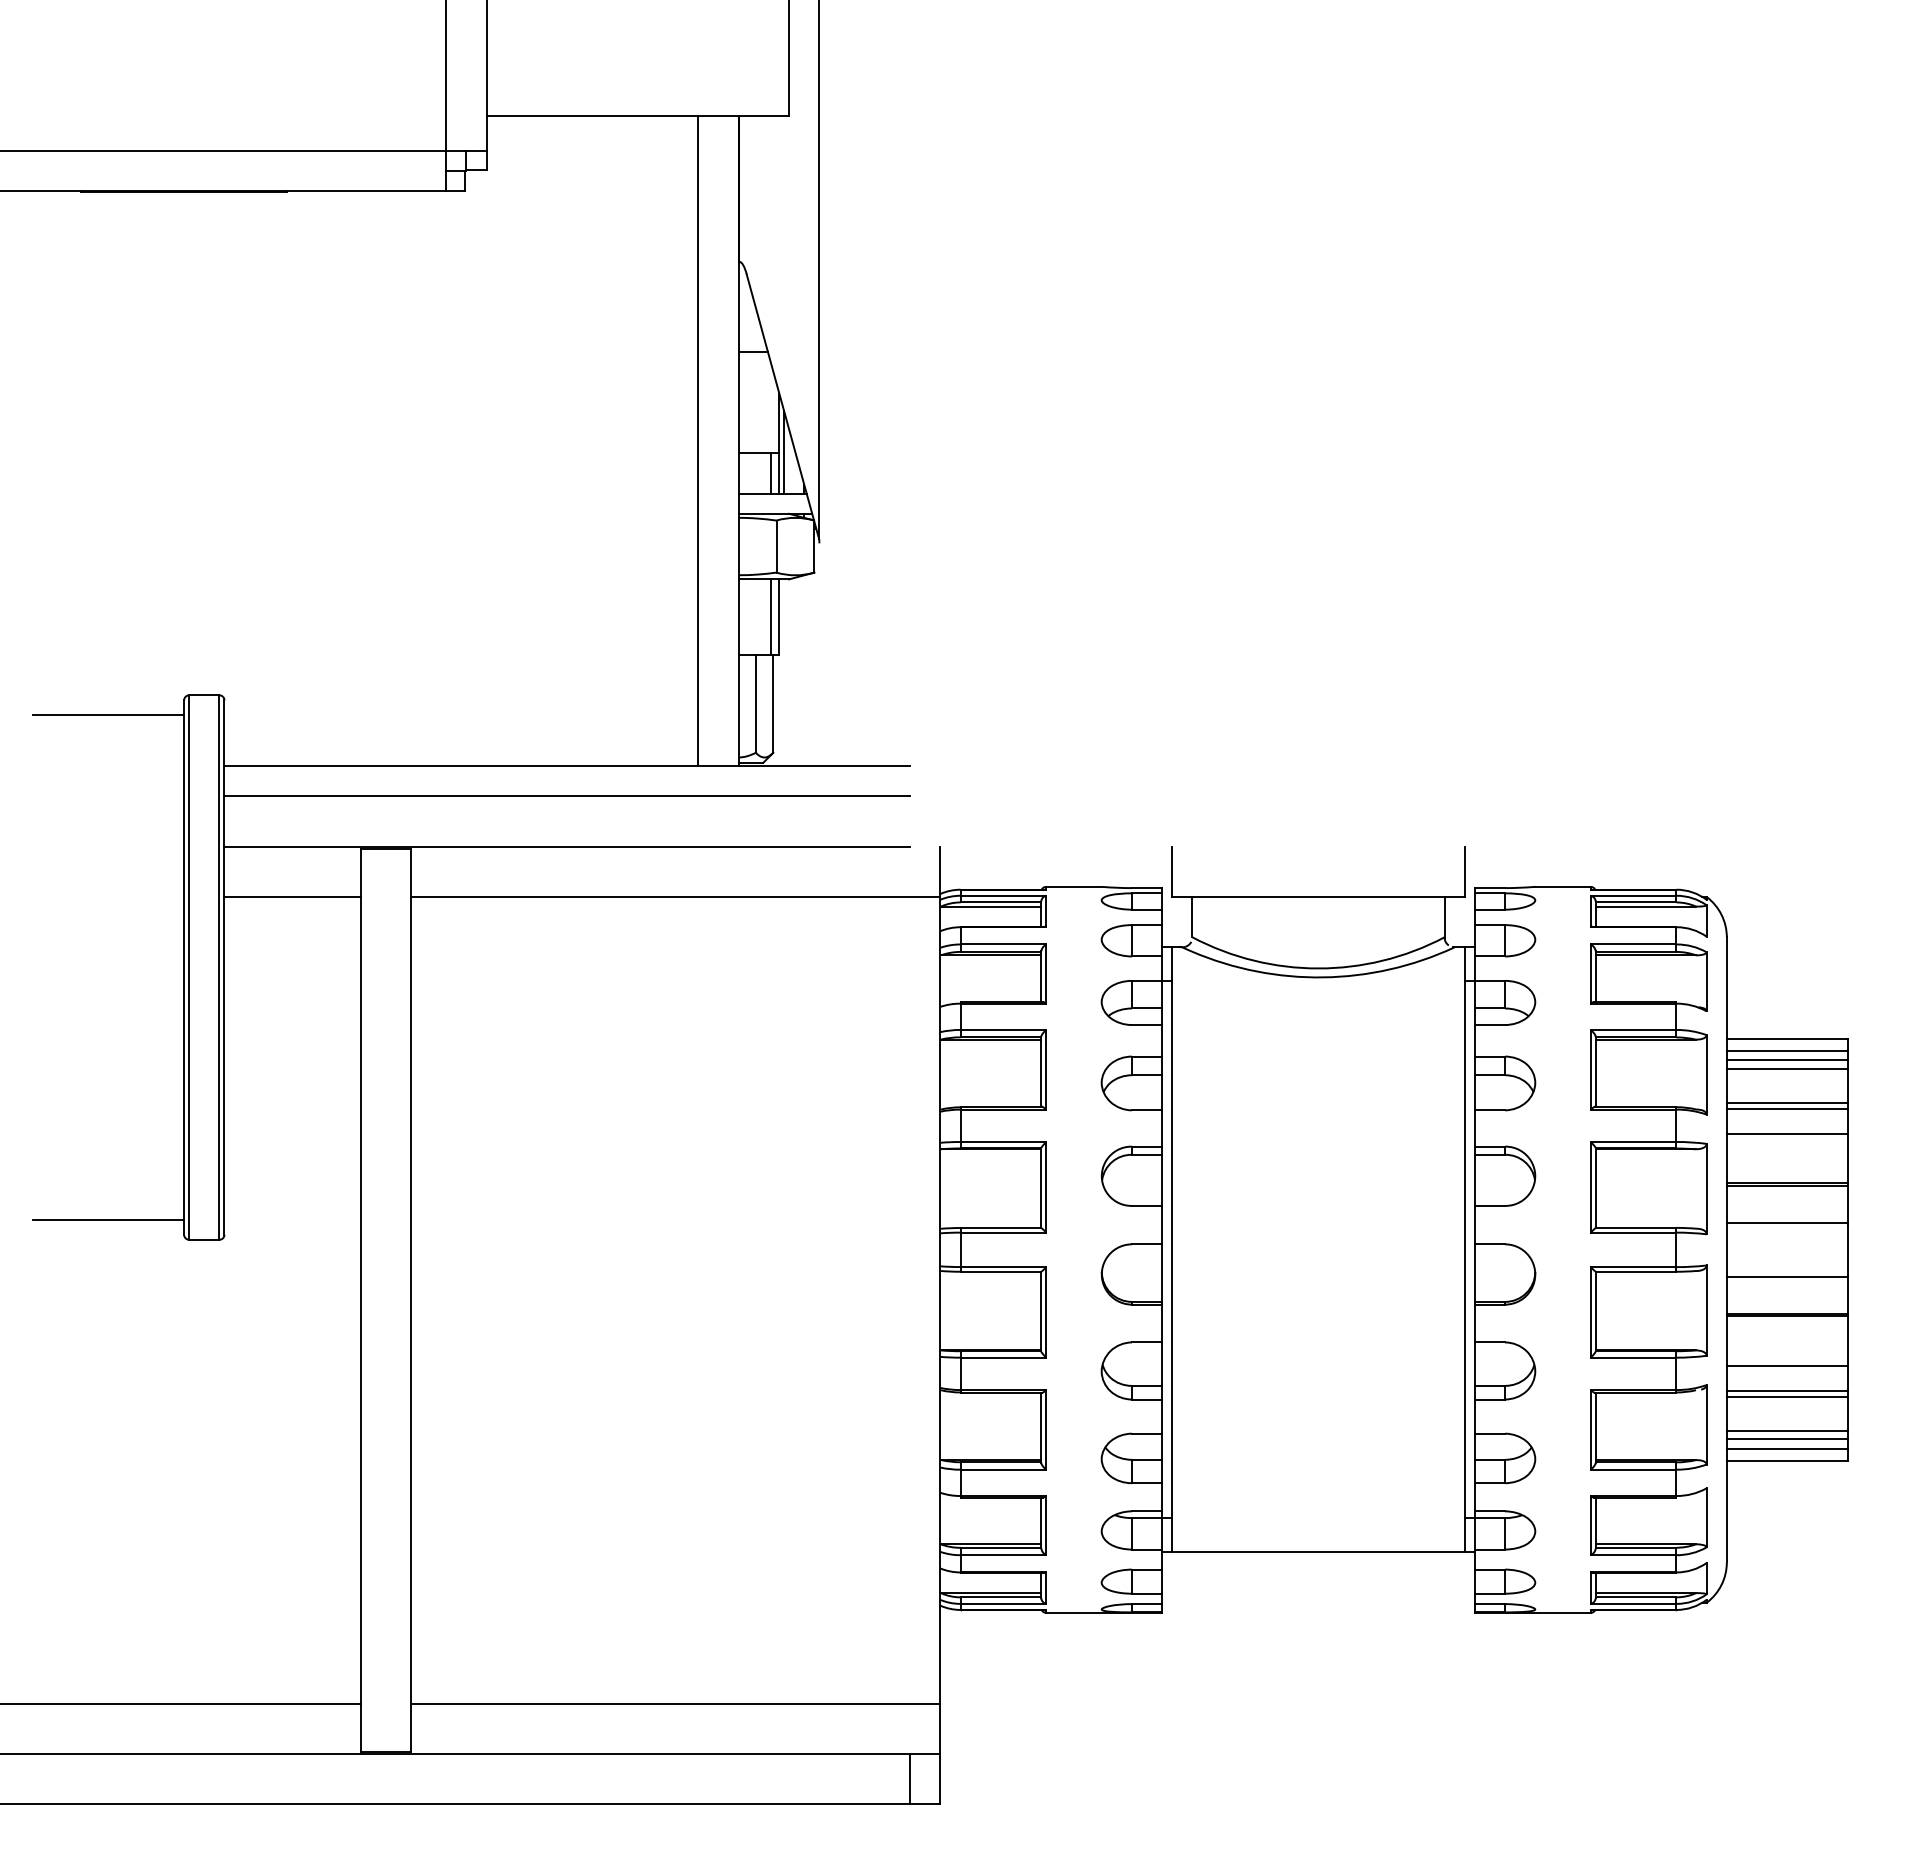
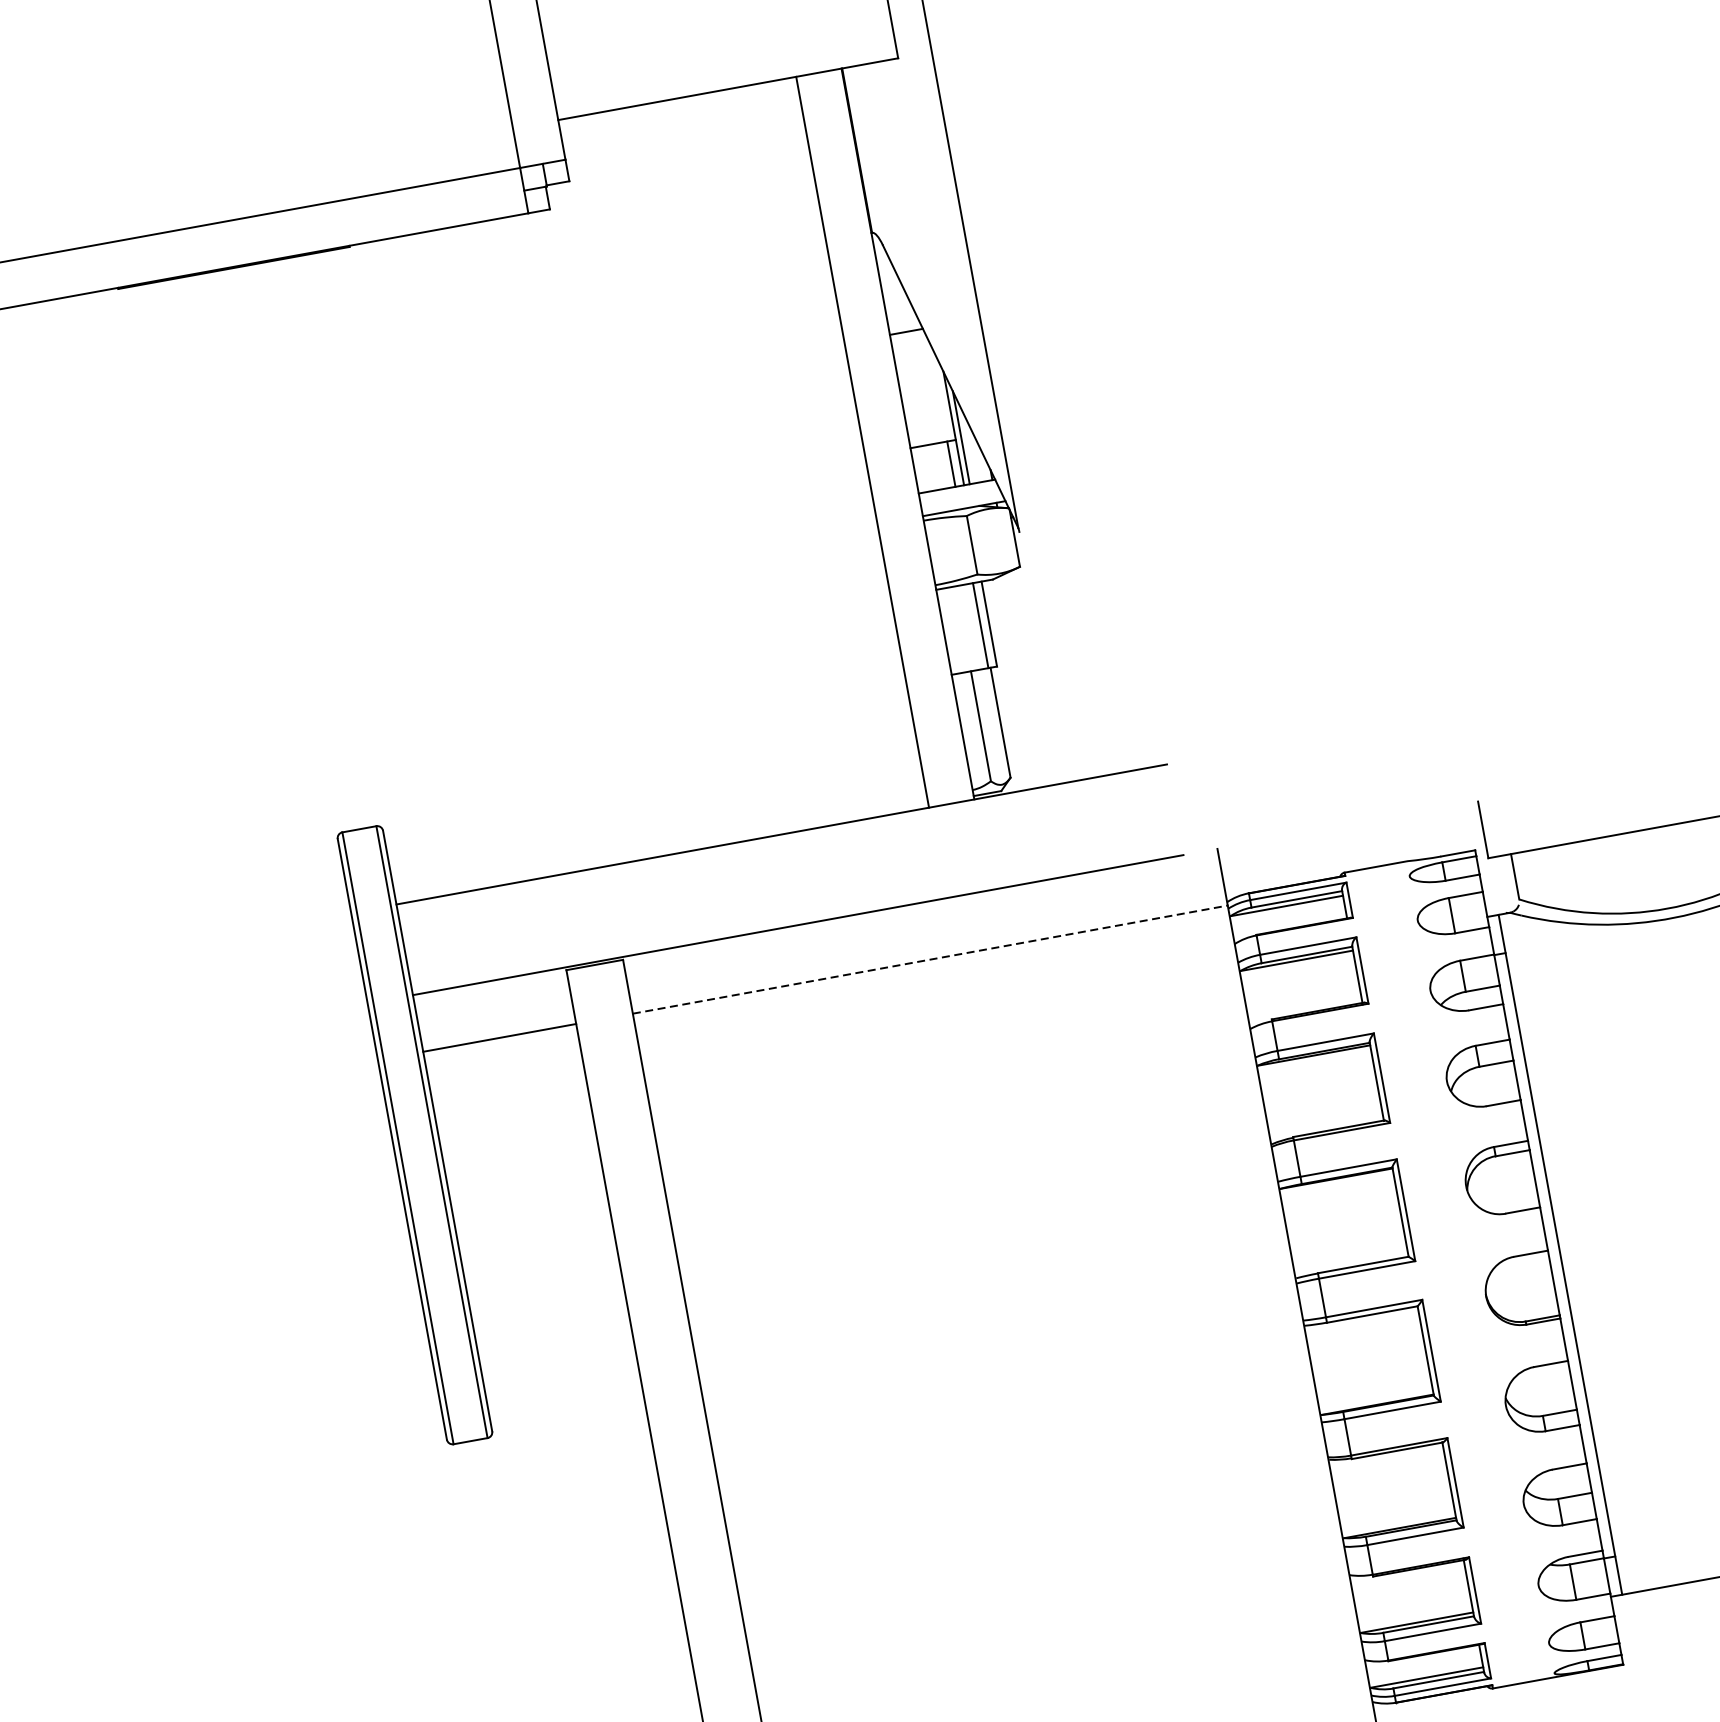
line: (108, 715) -> (255, 871), removed
line: (567, 796) -> (788, 868), removed
line: (675, 896) -> (929, 959), solid -> dashed
line: (108, 1219) -> (358, 1437), removed

